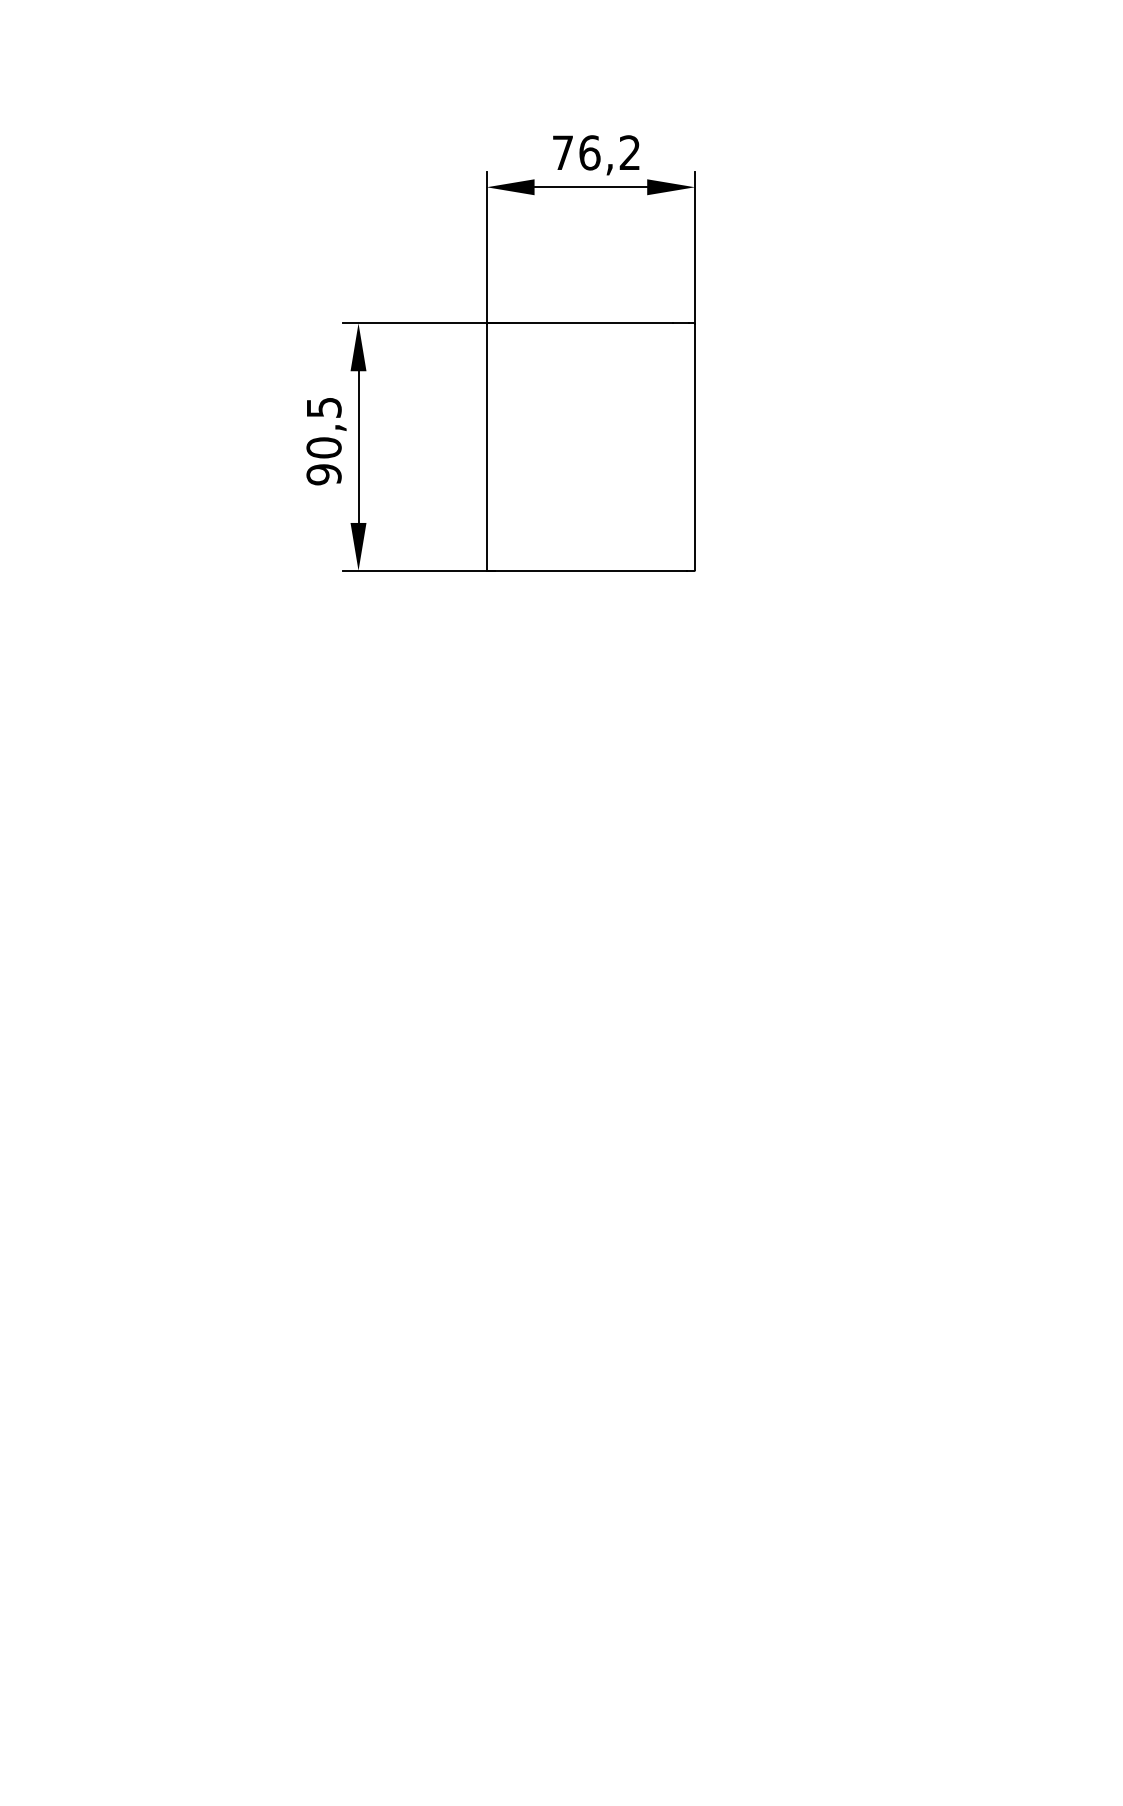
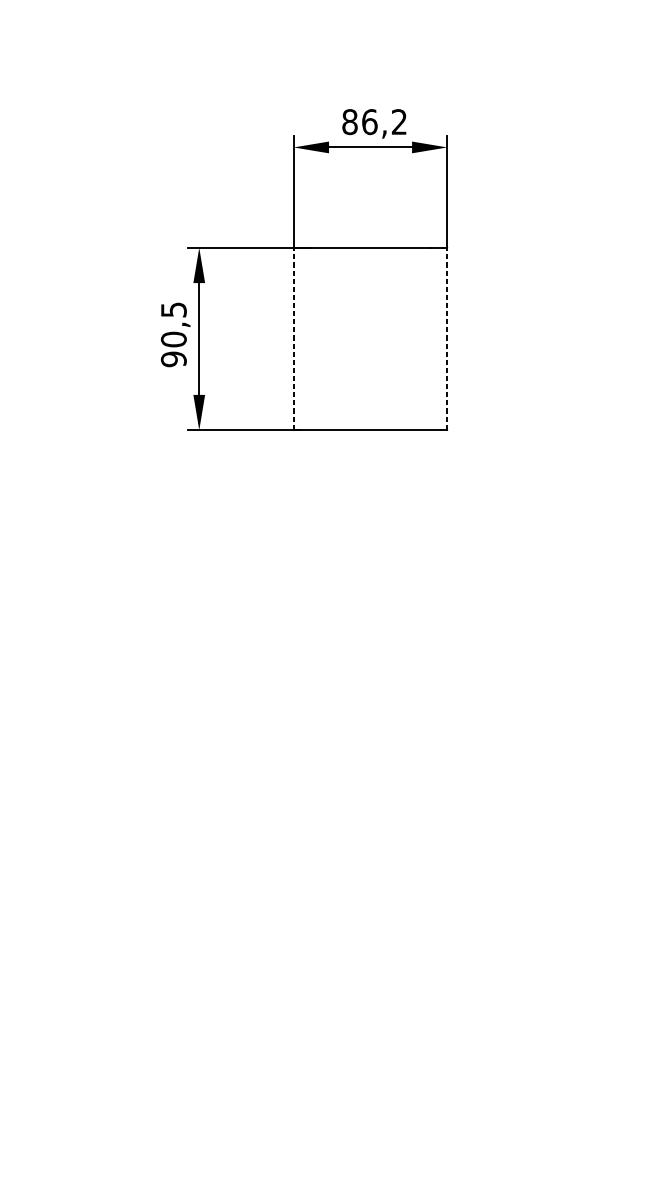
text: (562, 152) -> (349, 121), 76,2 -> 86,2
line: (486, 446) -> (293, 338), solid -> dashed
line: (695, 446) -> (447, 338), solid -> dashed

